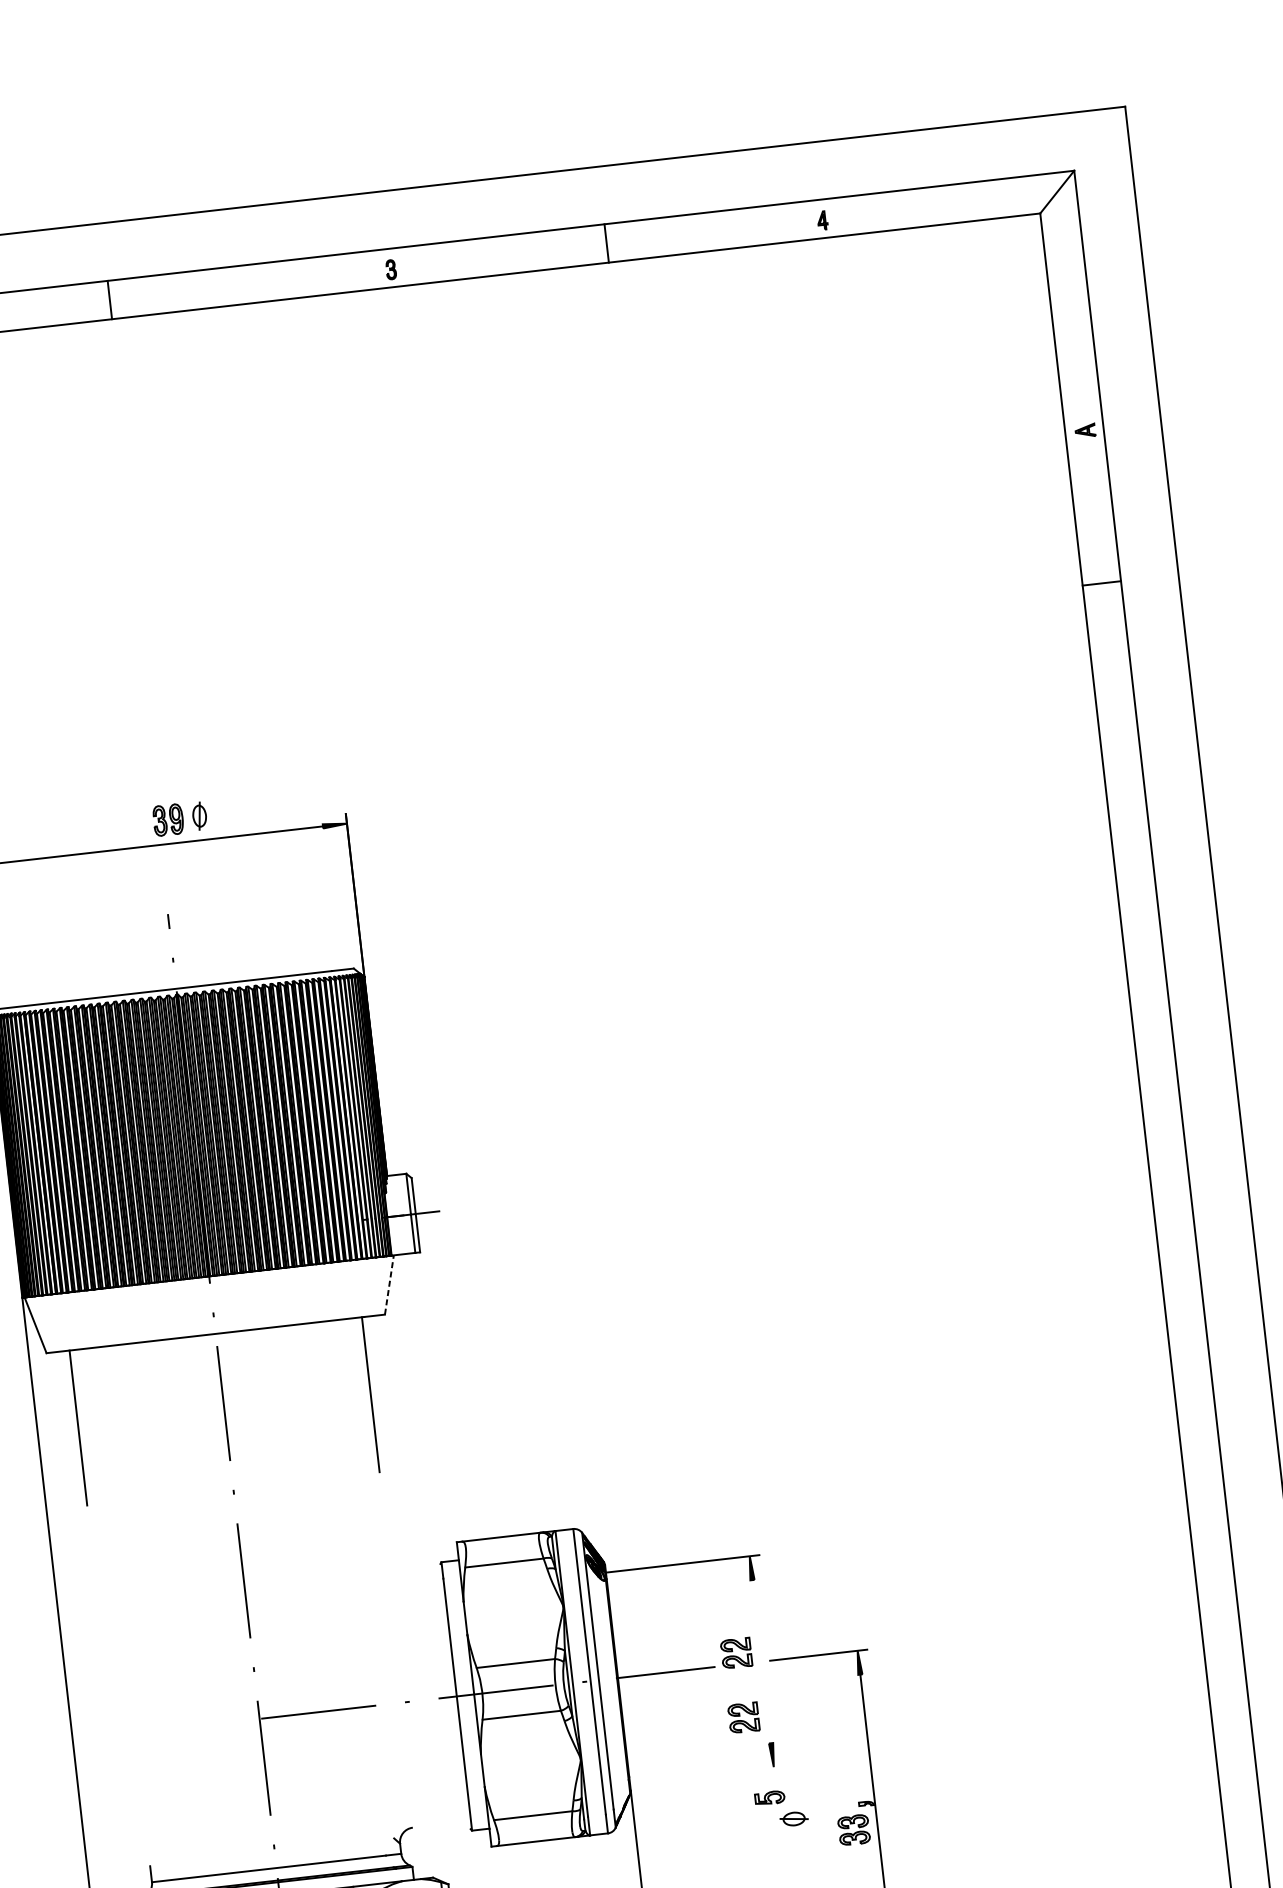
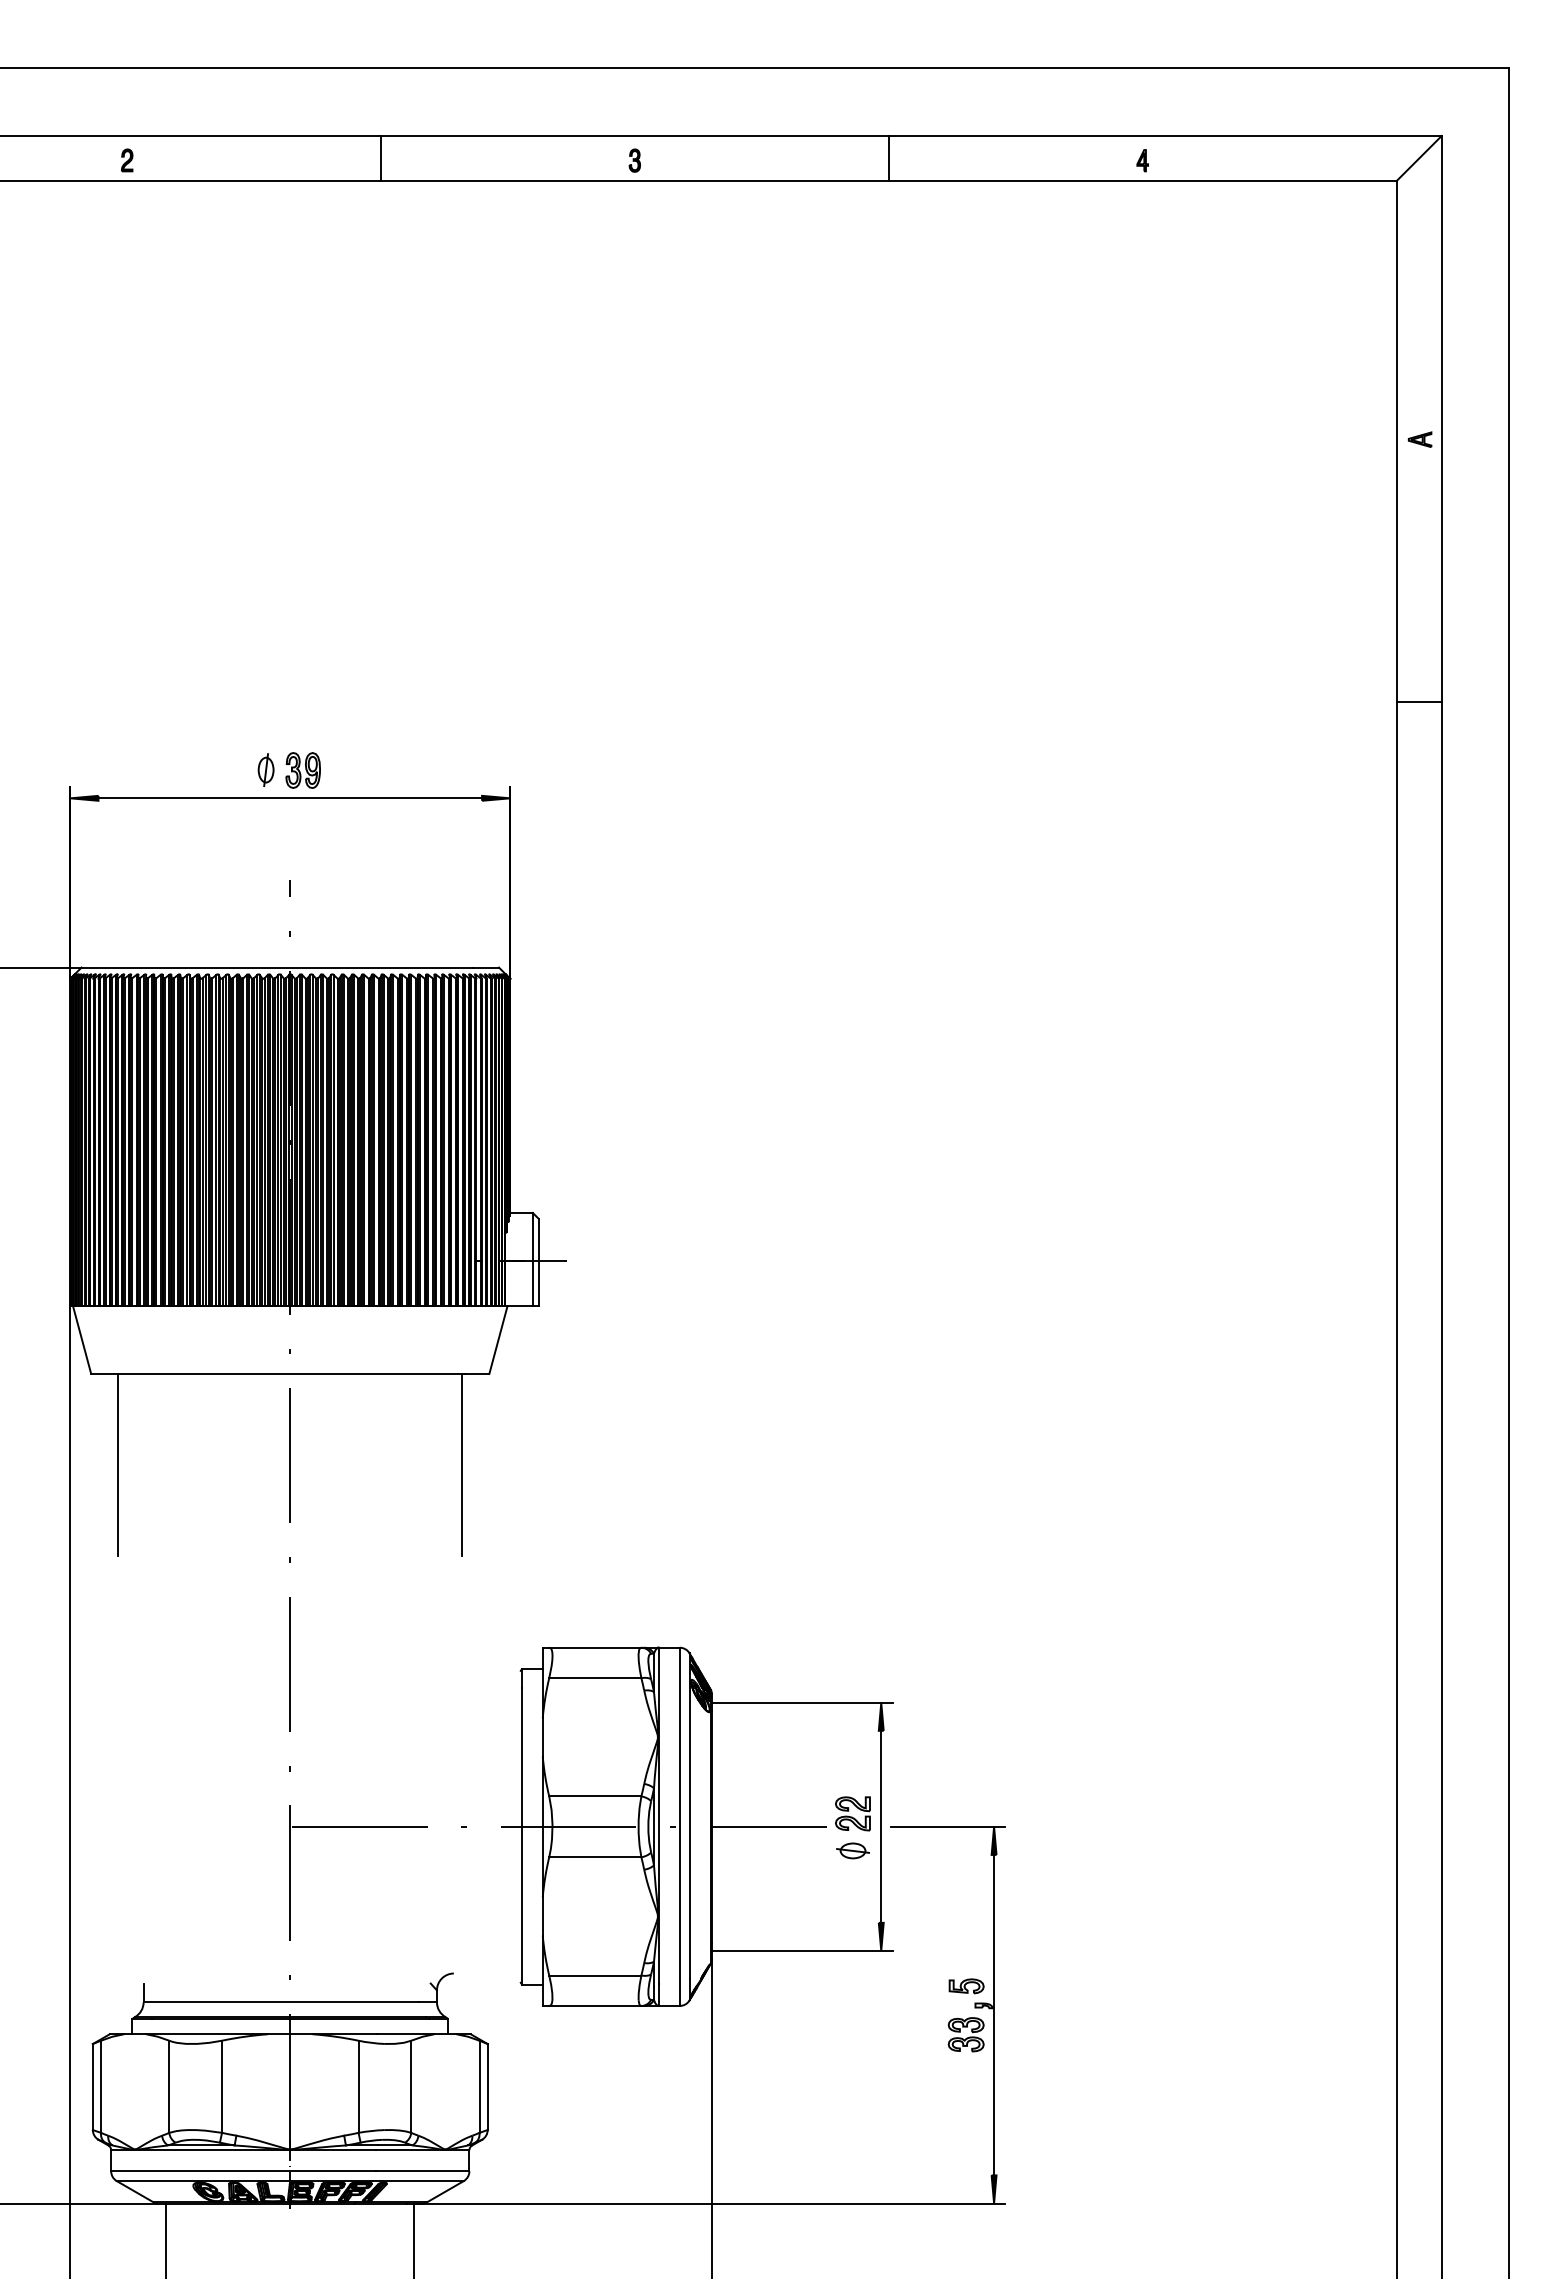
line: (110, 299) -> (381, 158), moved
line: (1101, 583) -> (1418, 702), moved
part: (199, 815) -> (265, 769), moved
line: (389, 1284) -> (498, 1339), dashed -> solid
line: (761, 1661) -> (881, 1826), added
part: (743, 1717) -> (852, 1889), removed
line: (706, 1774) -> (802, 1950), added
part: (769, 1798) -> (966, 1986), moved
part: (793, 1818) -> (852, 1850), moved

